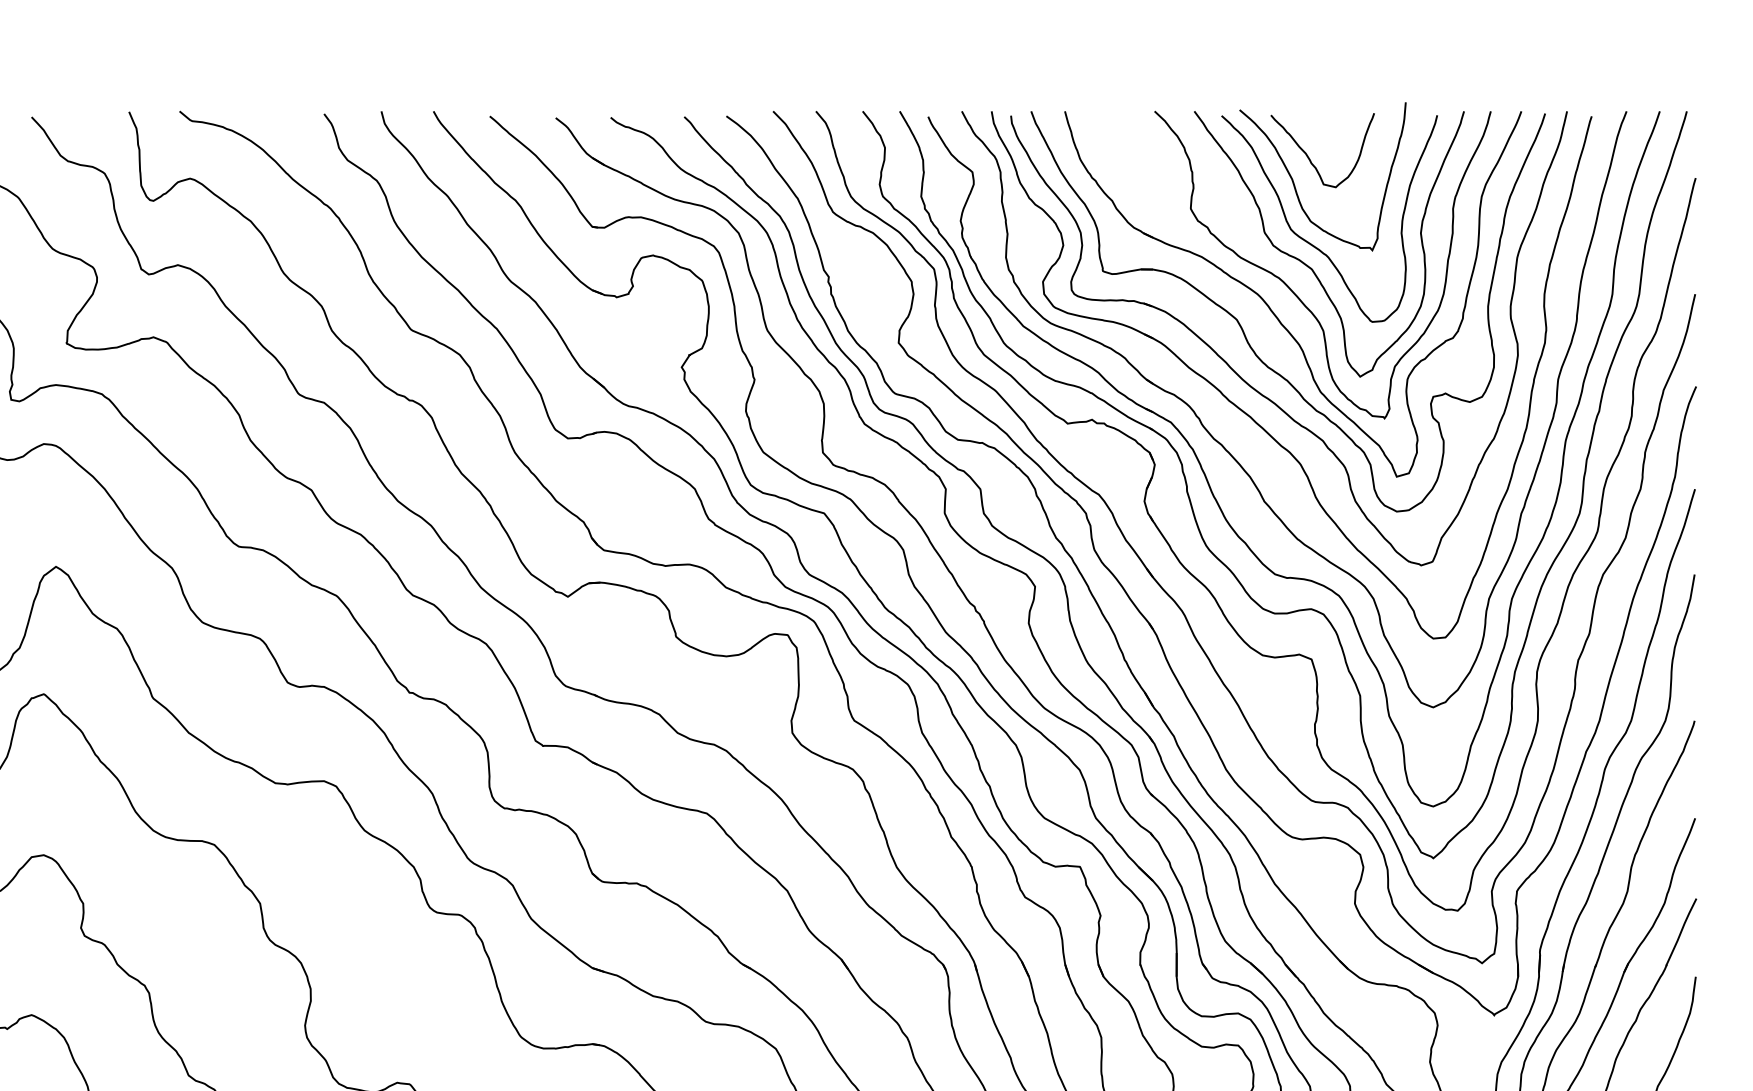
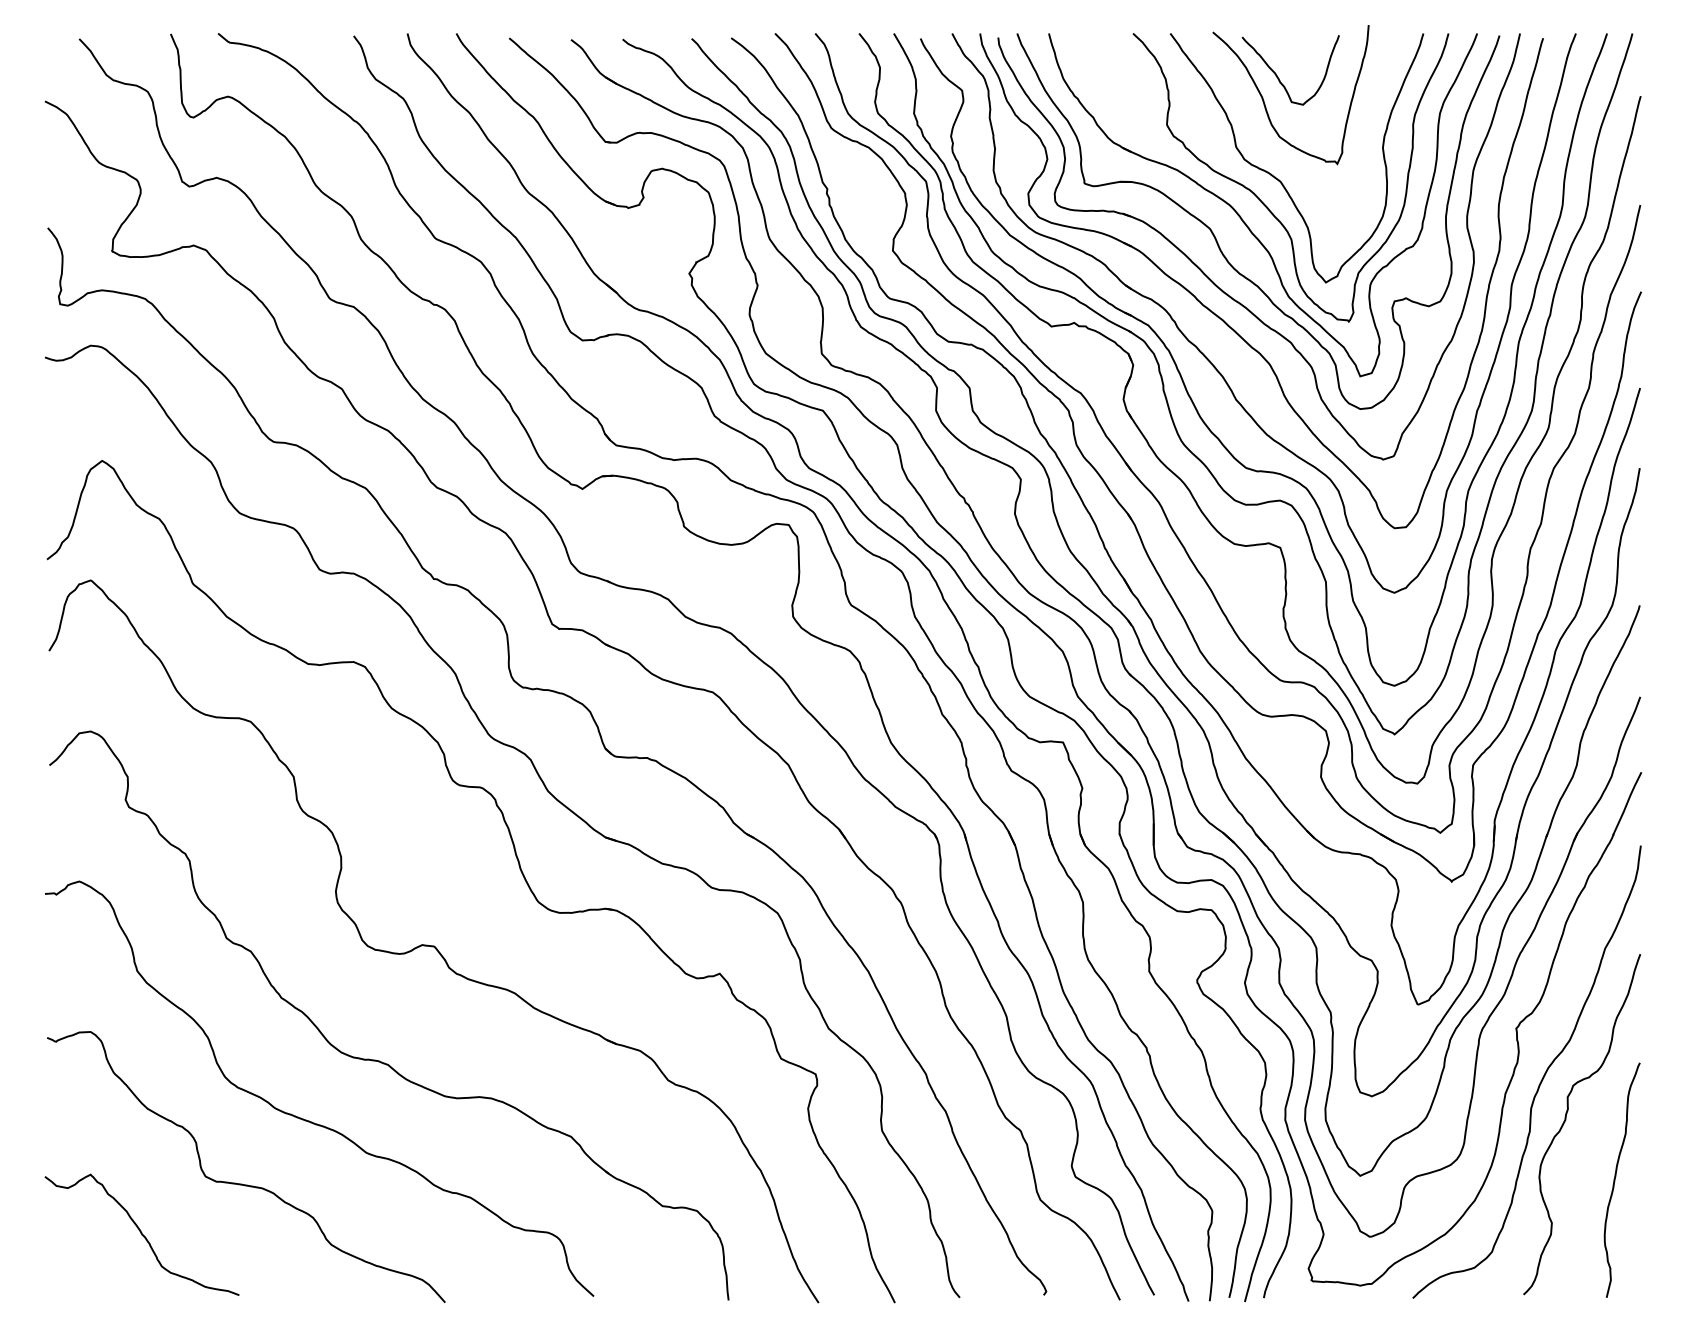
curve: (1311, 243) -> (1280, 157), removed

